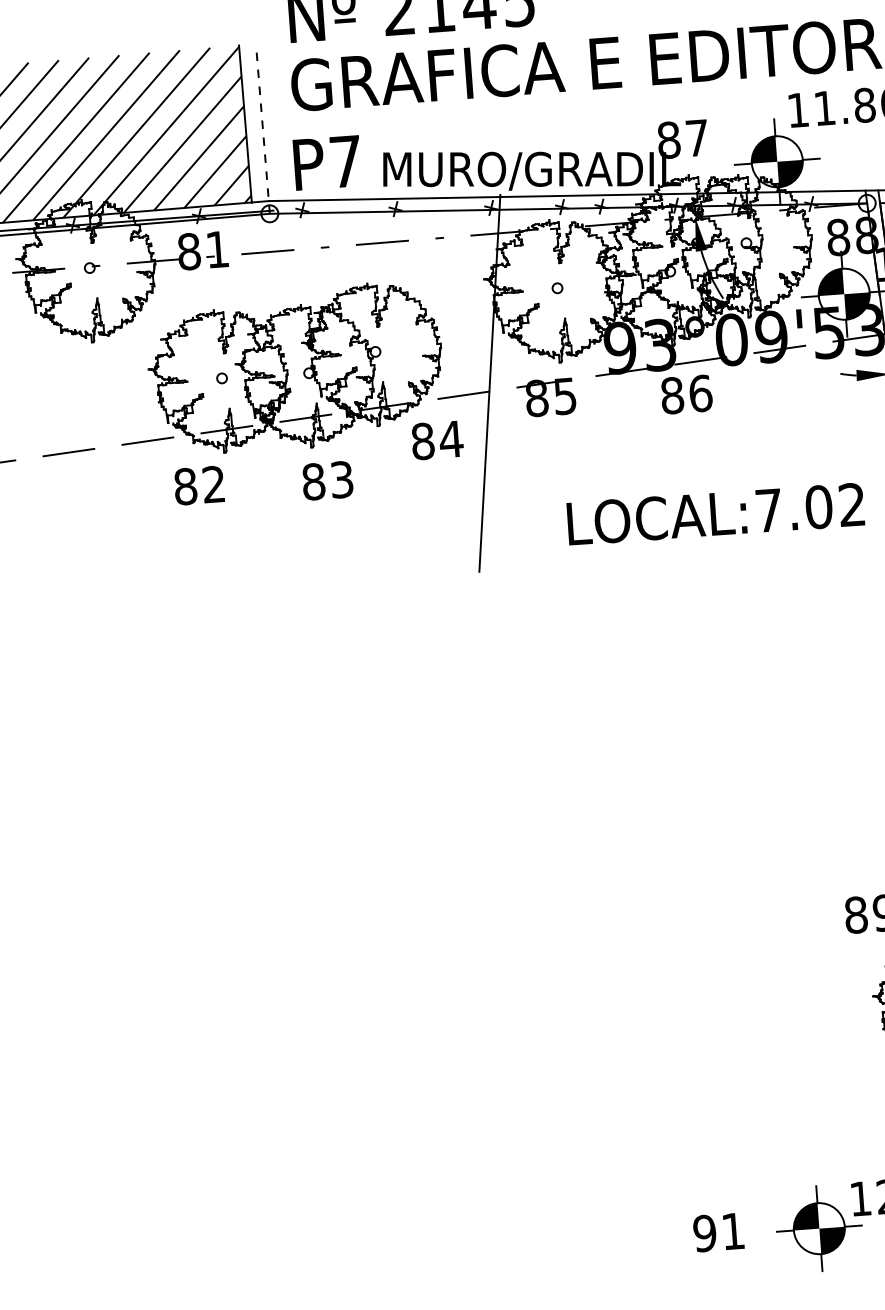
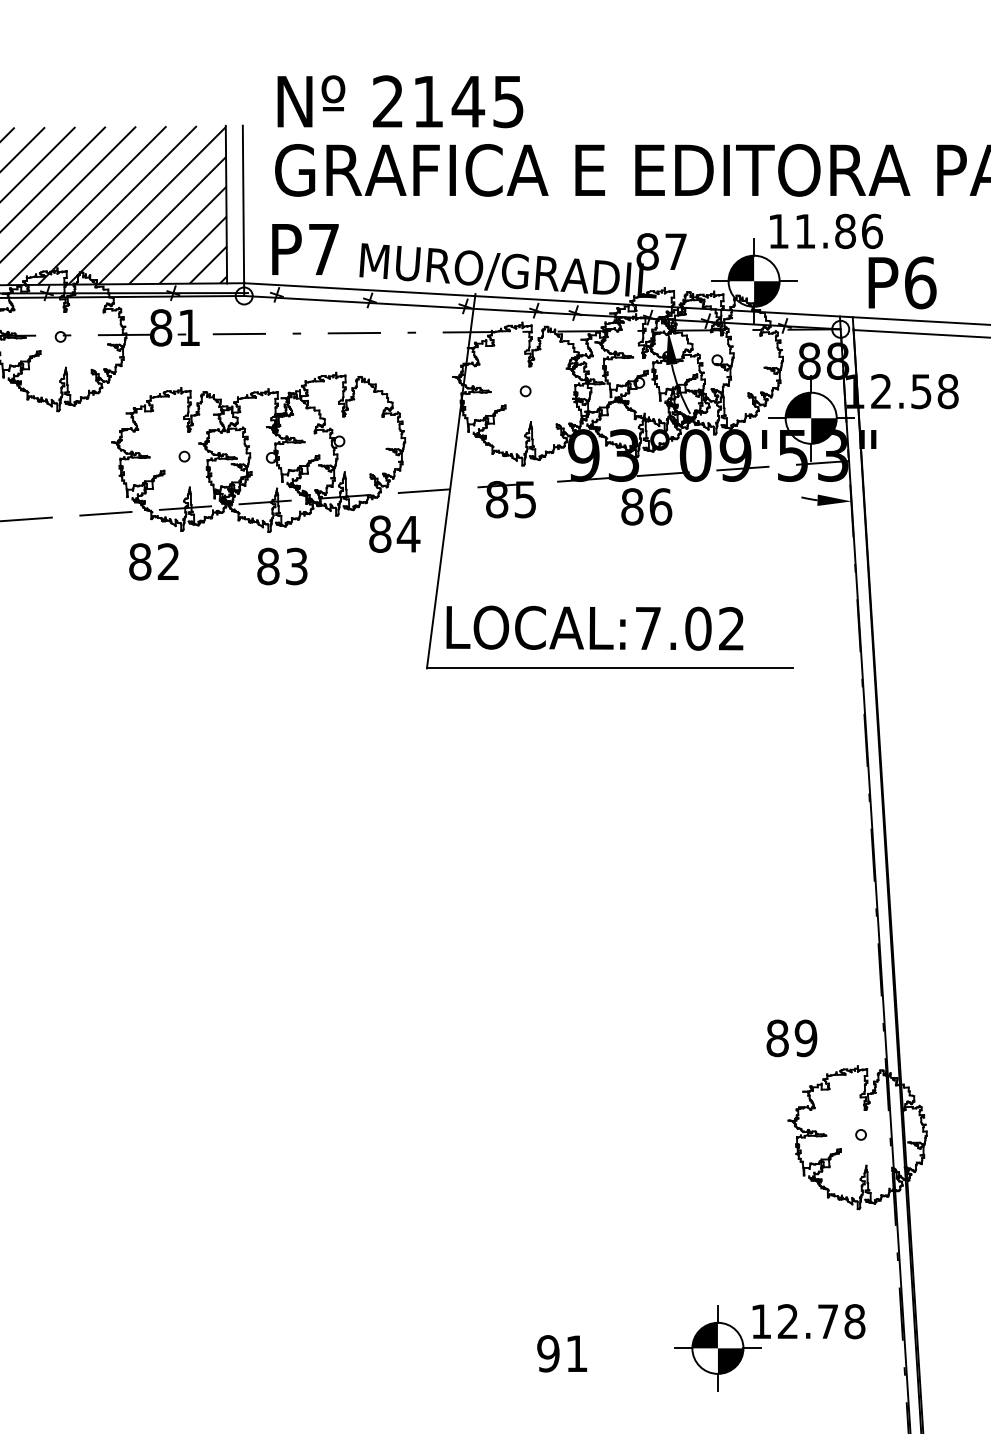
line: (262, 128) -> (243, 210), dashed -> solid
text: (715, 513) -> (594, 627), moved
line: (661, 558) -> (609, 668), added
text: (718, 1232) -> (562, 1353), moved

